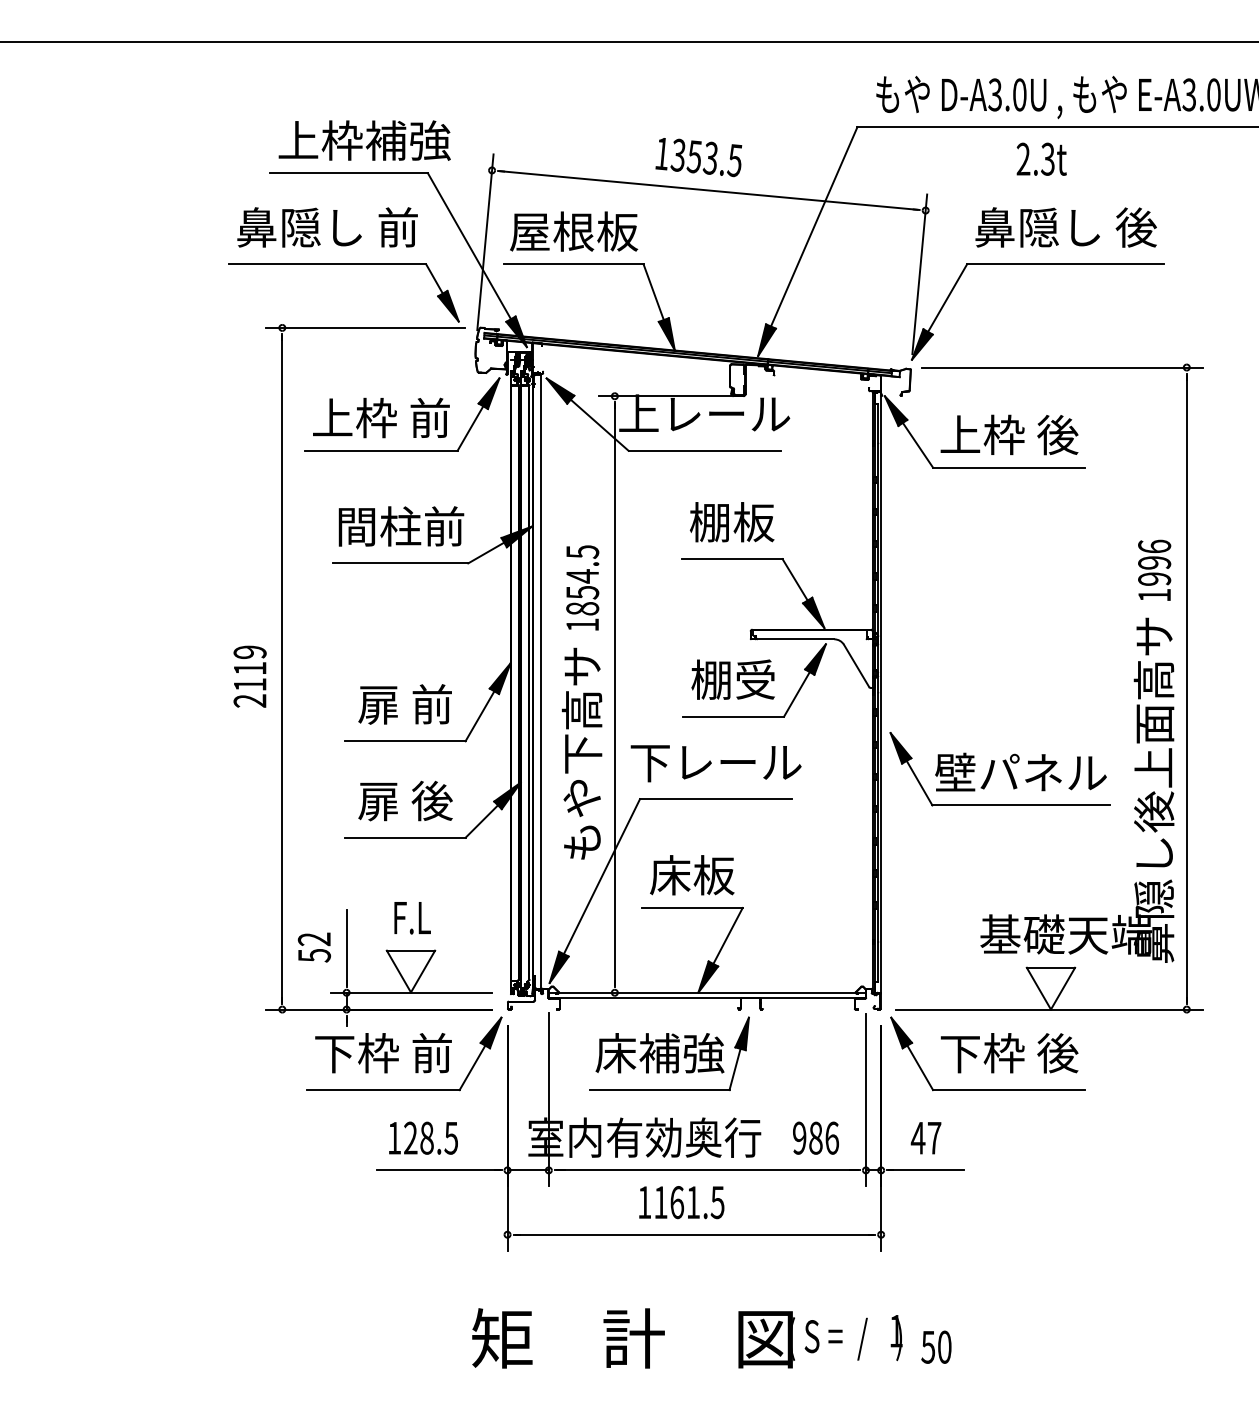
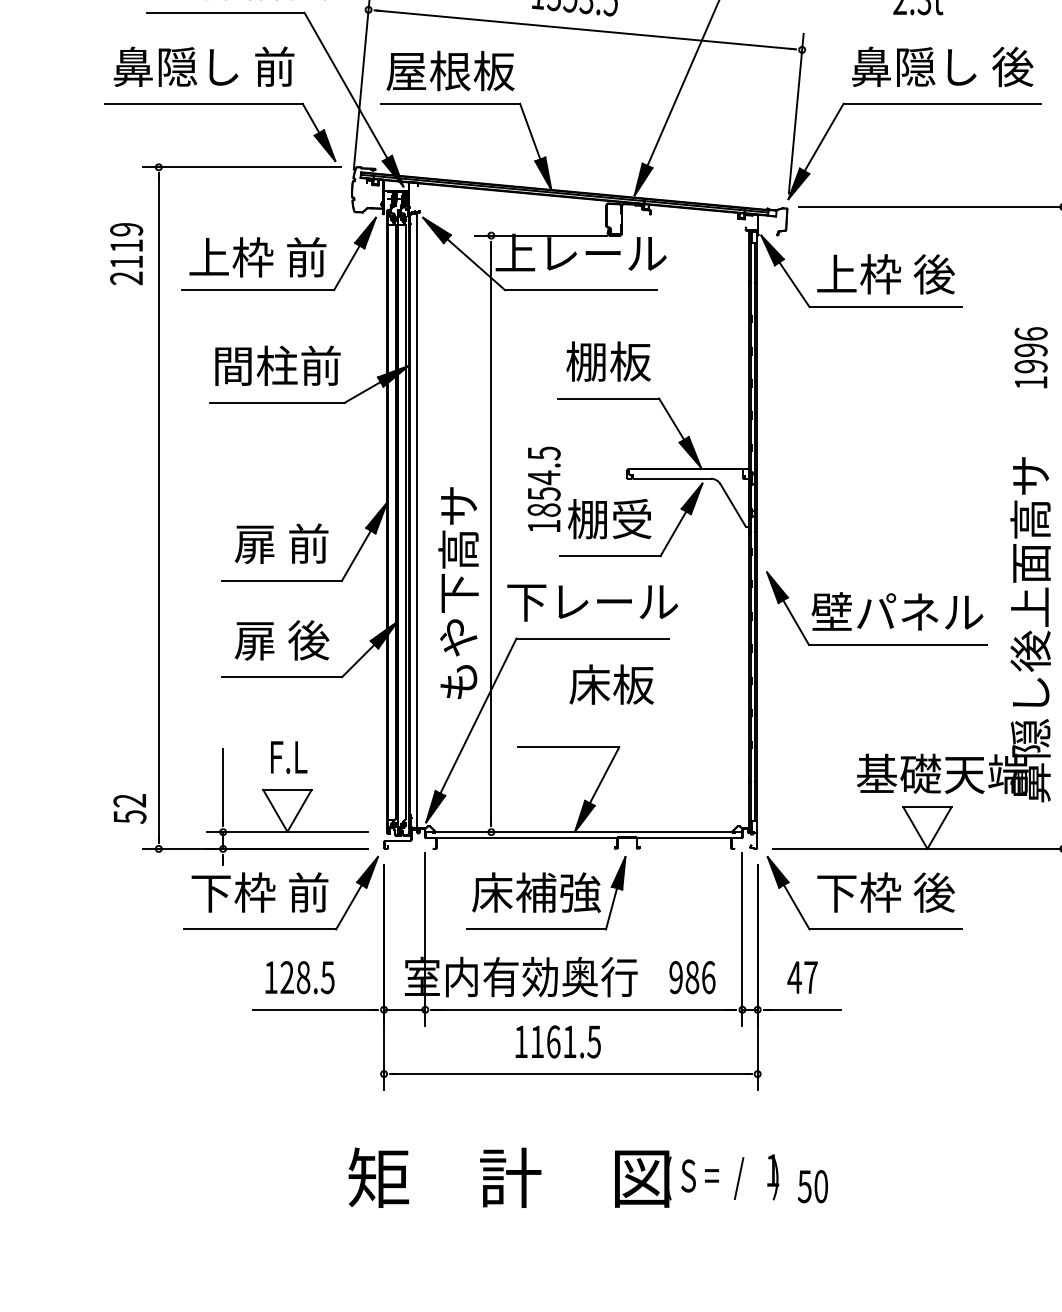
text: (1154, 569) -> (1031, 356), moved
text: (582, 587) -> (544, 488), moved
text: (249, 676) -> (126, 253), moved
text: (692, 875) -> (612, 684), moved
text: (313, 947) -> (129, 808), moved

